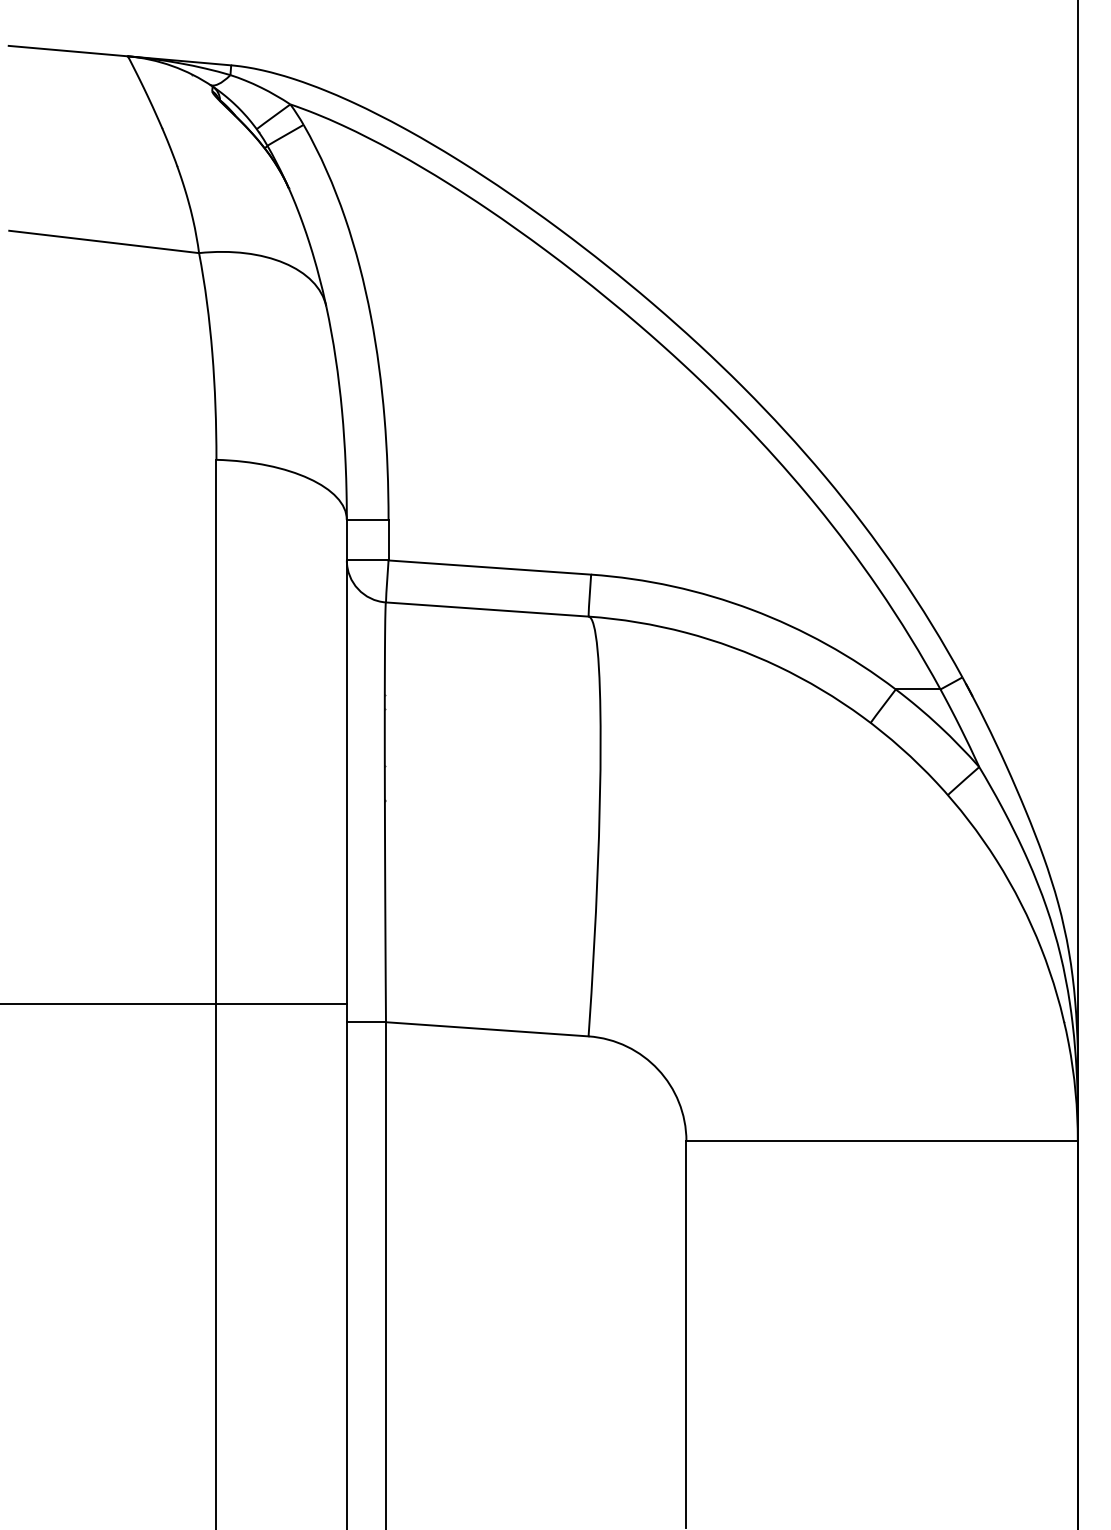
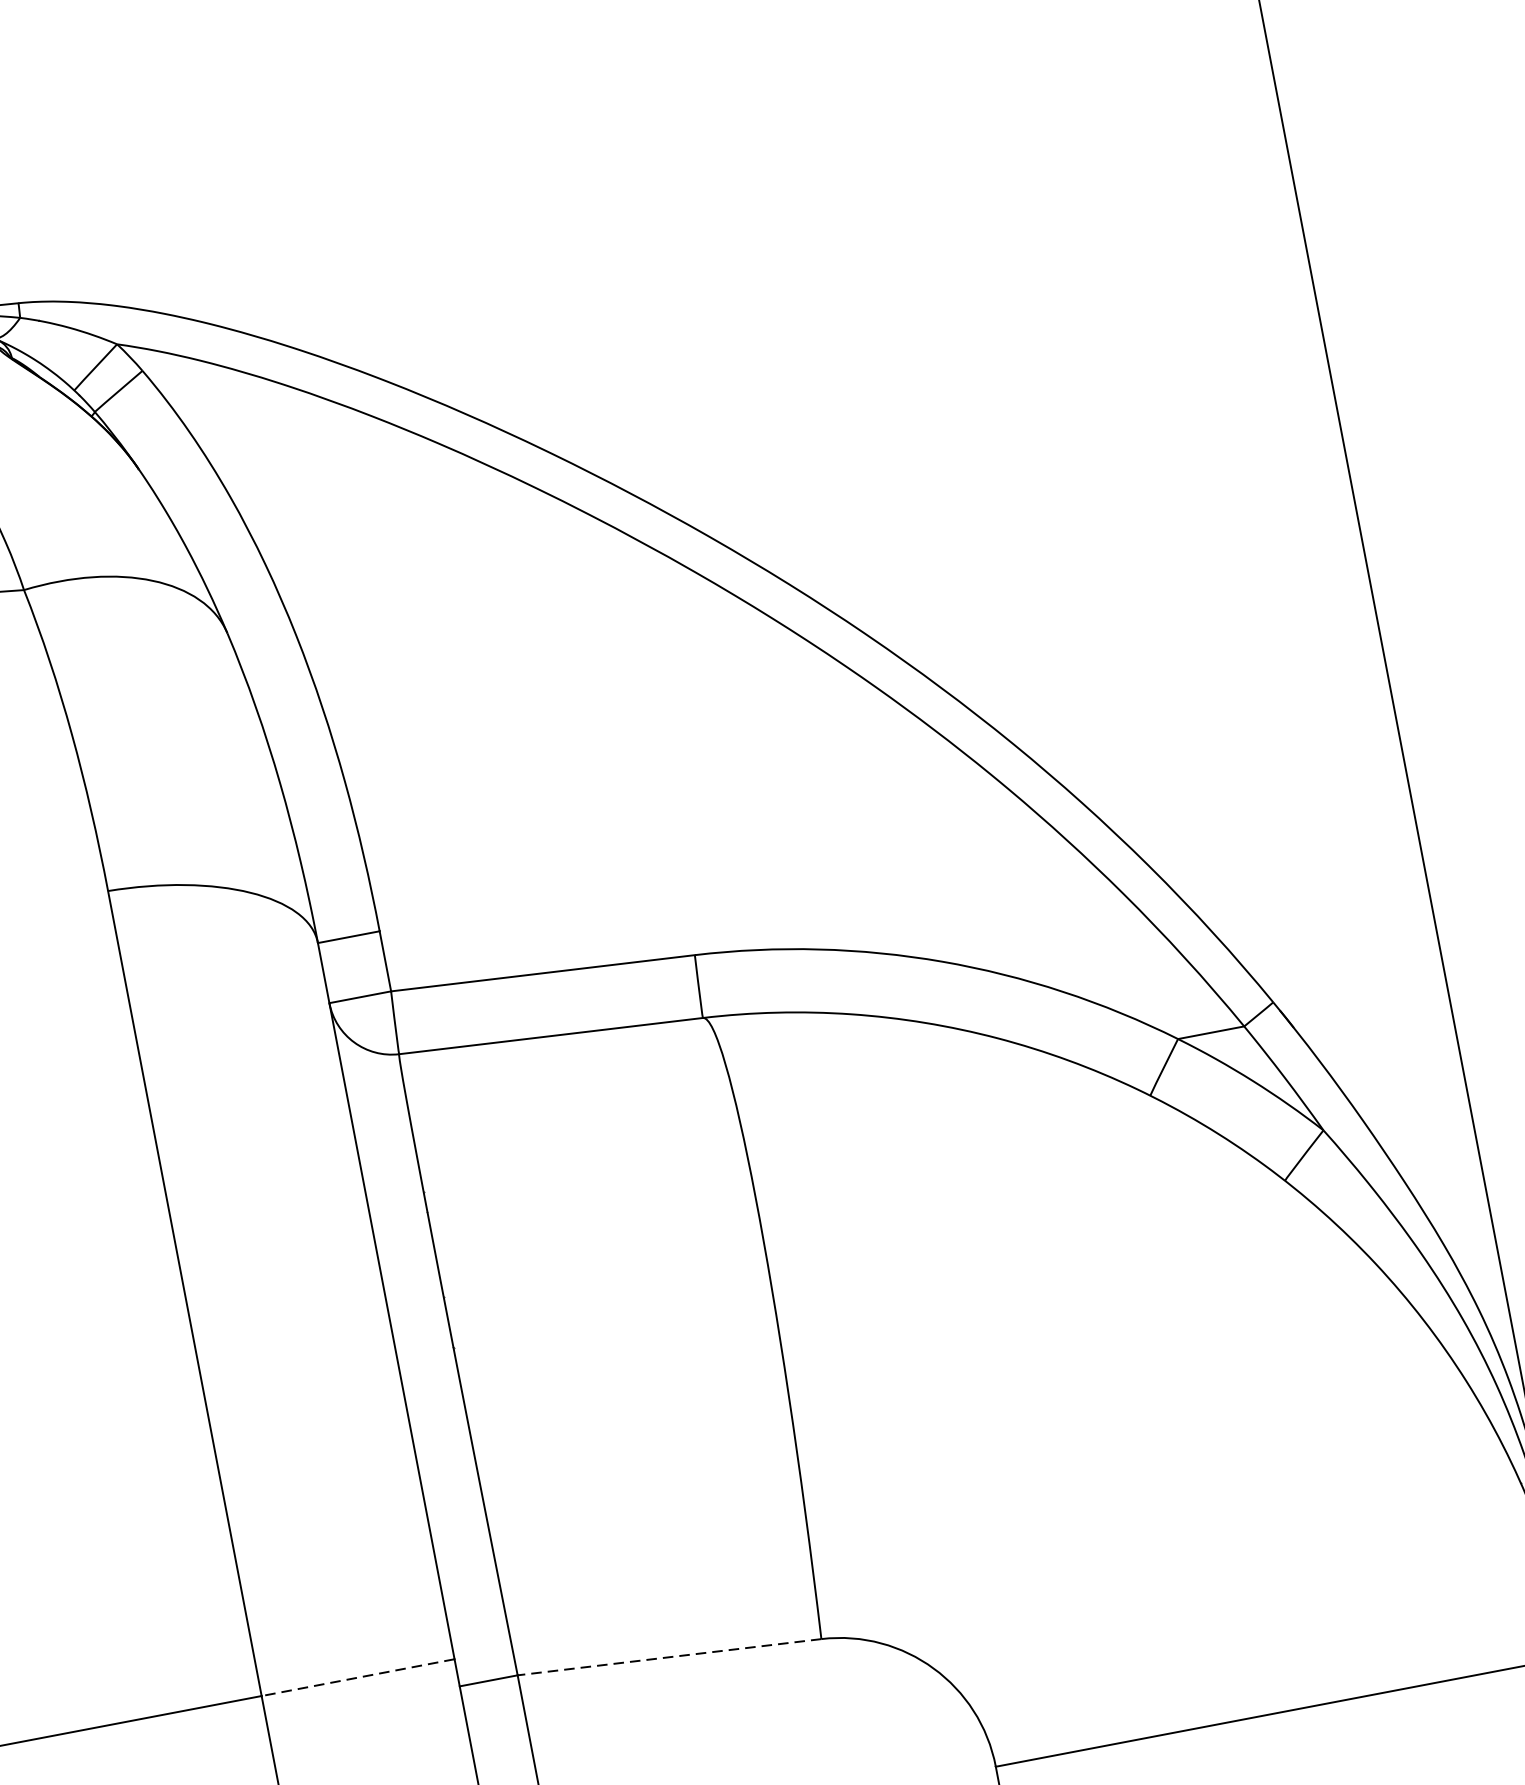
line: (281, 1003) -> (357, 1677), solid -> dashed
line: (487, 1029) -> (669, 1657), solid -> dashed

